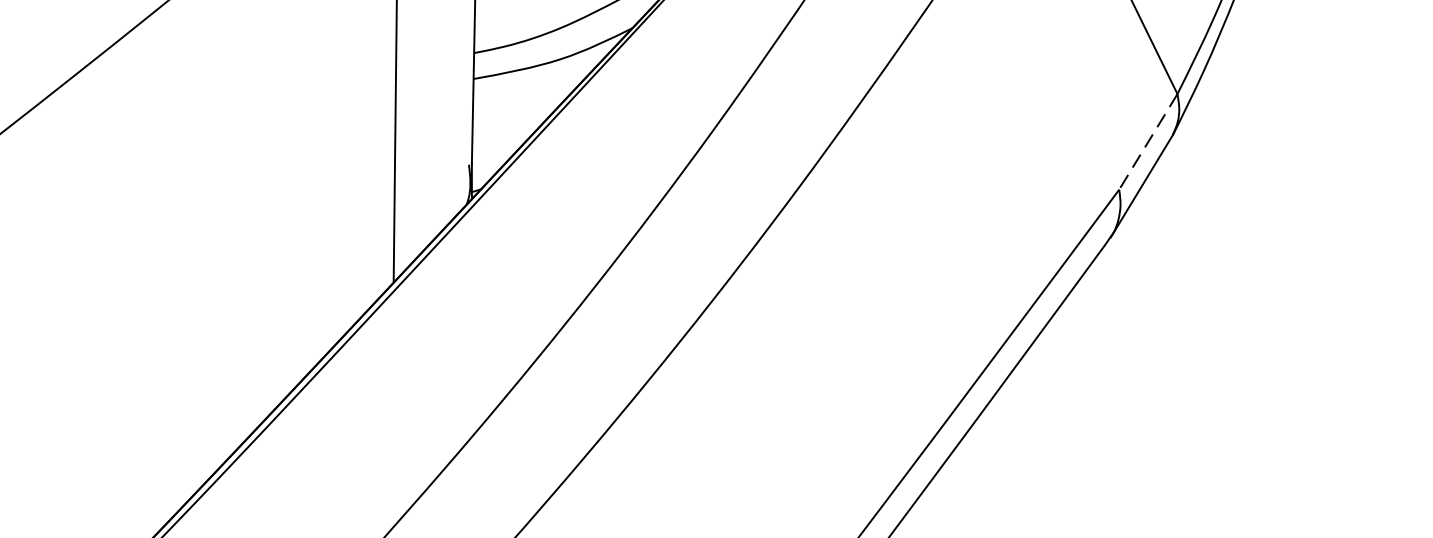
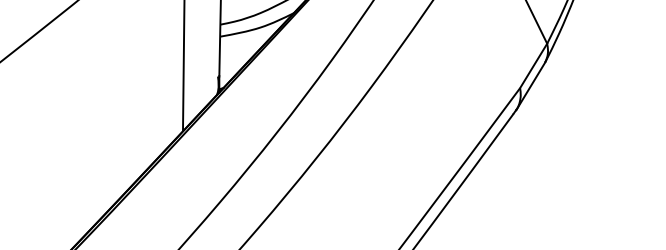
line: (1147, 143) -> (533, 66), dashed -> solid

